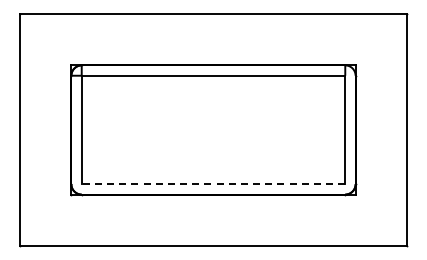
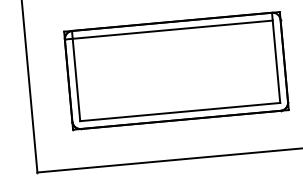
line: (213, 184) -> (180, 112), dashed -> solid

